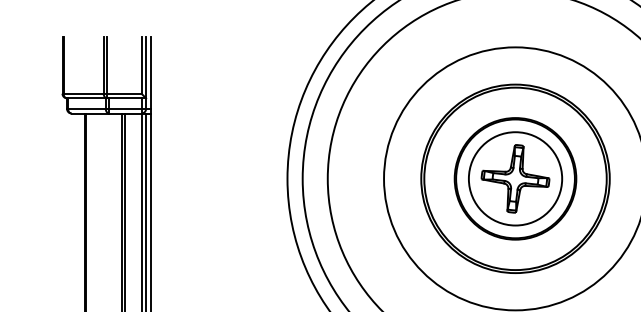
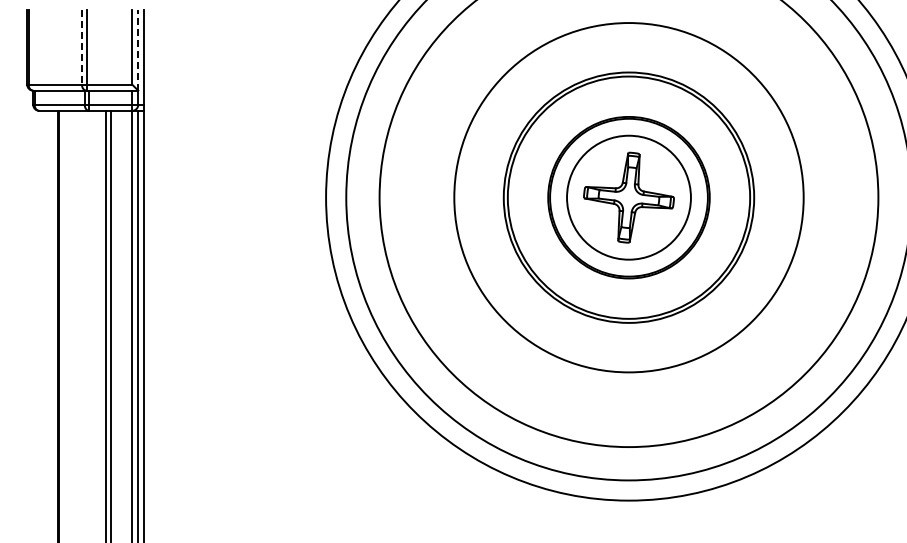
line: (103, 65) -> (81, 47), solid -> dashed
line: (146, 67) -> (138, 49), solid -> dashed

